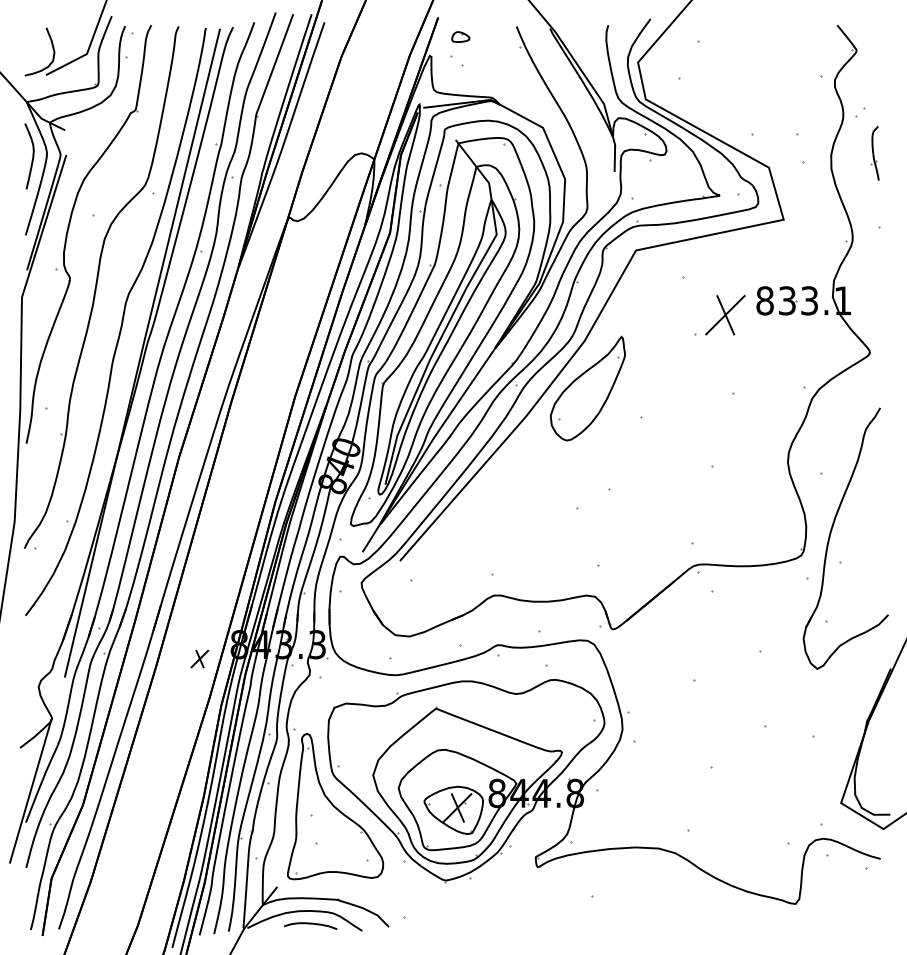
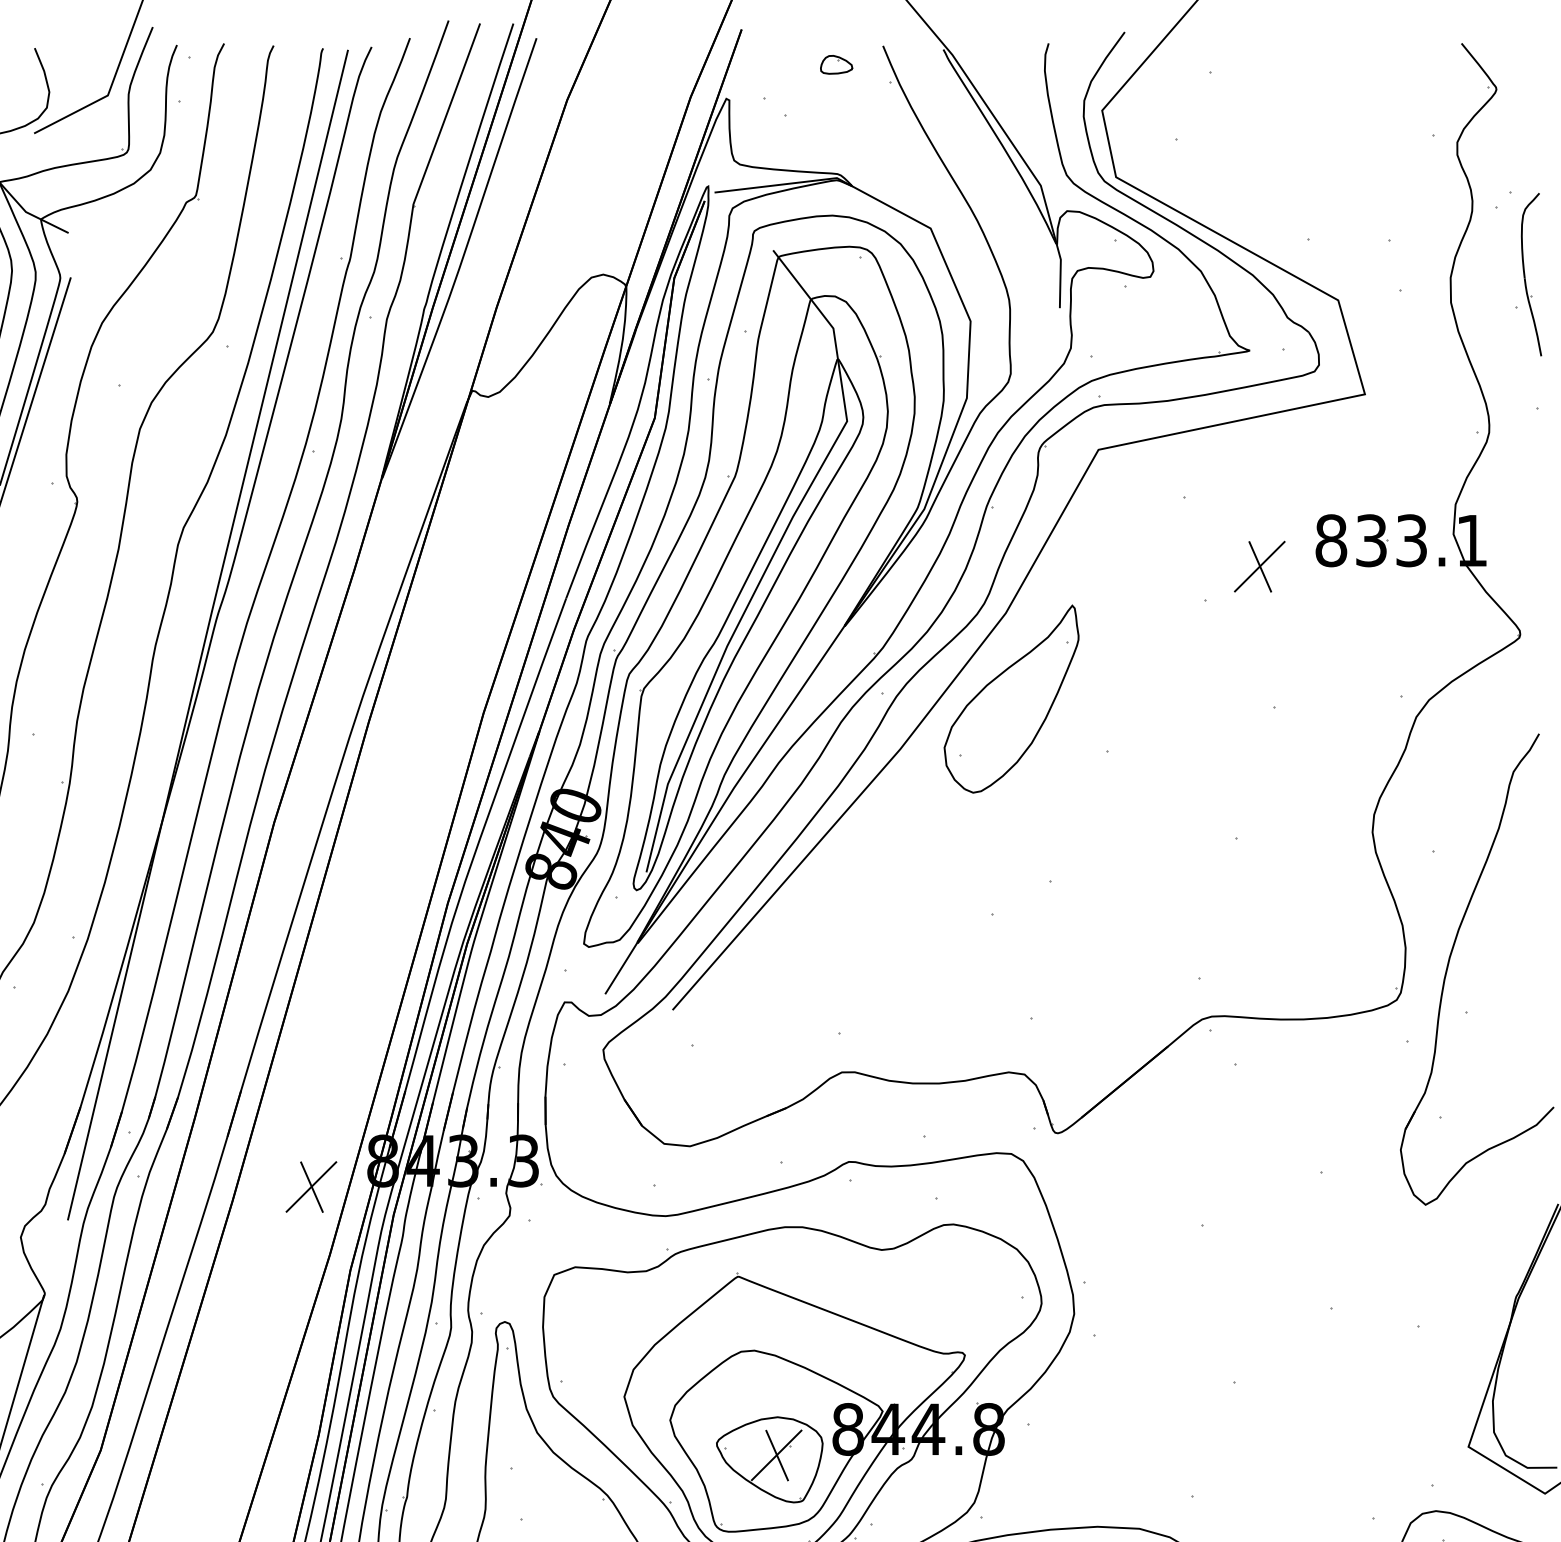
part: (460, 36) -> (835, 63), moved
part: (874, 153) -> (1528, 274), size x1.67
part: (725, 315) -> (1259, 567), size x0.71
part: (199, 658) -> (310, 1185), size x1.67

